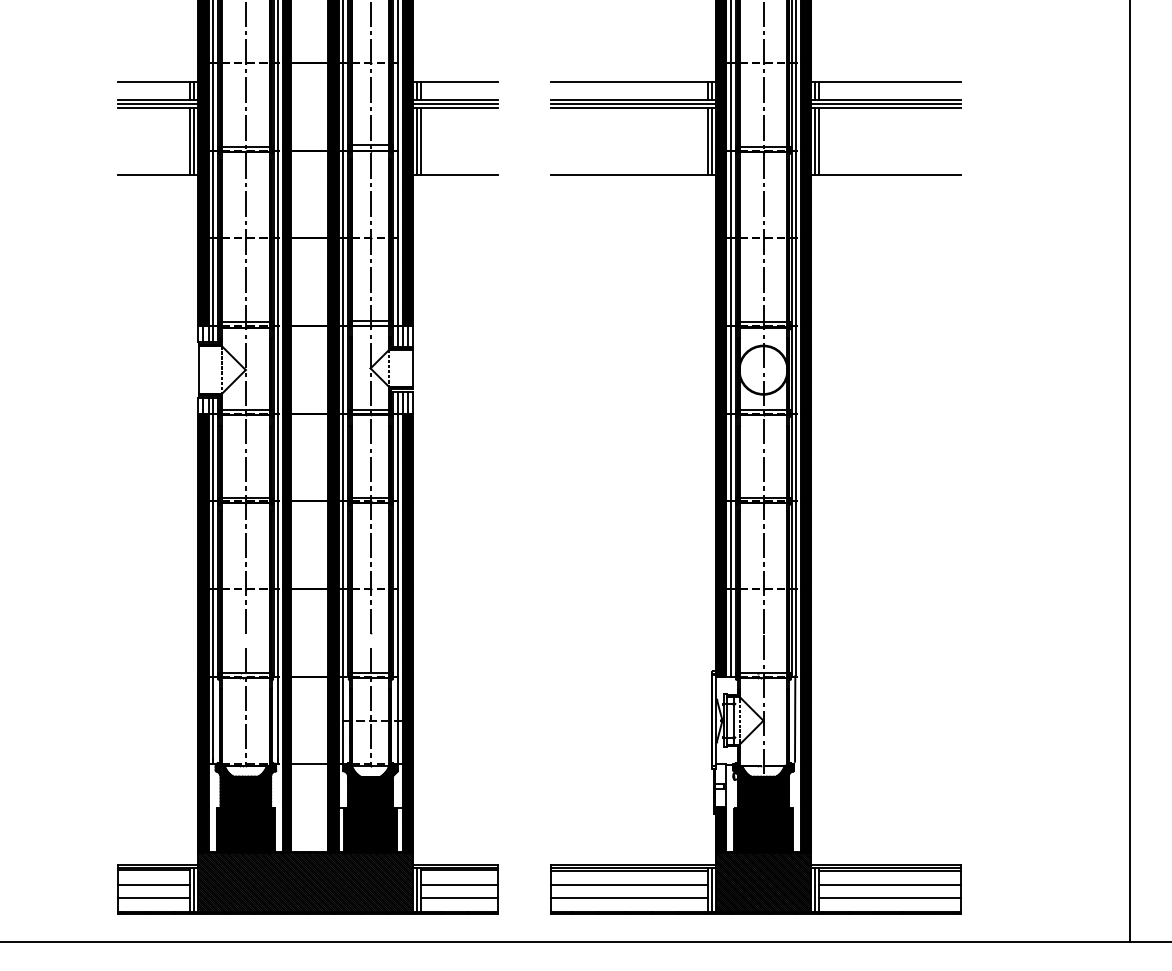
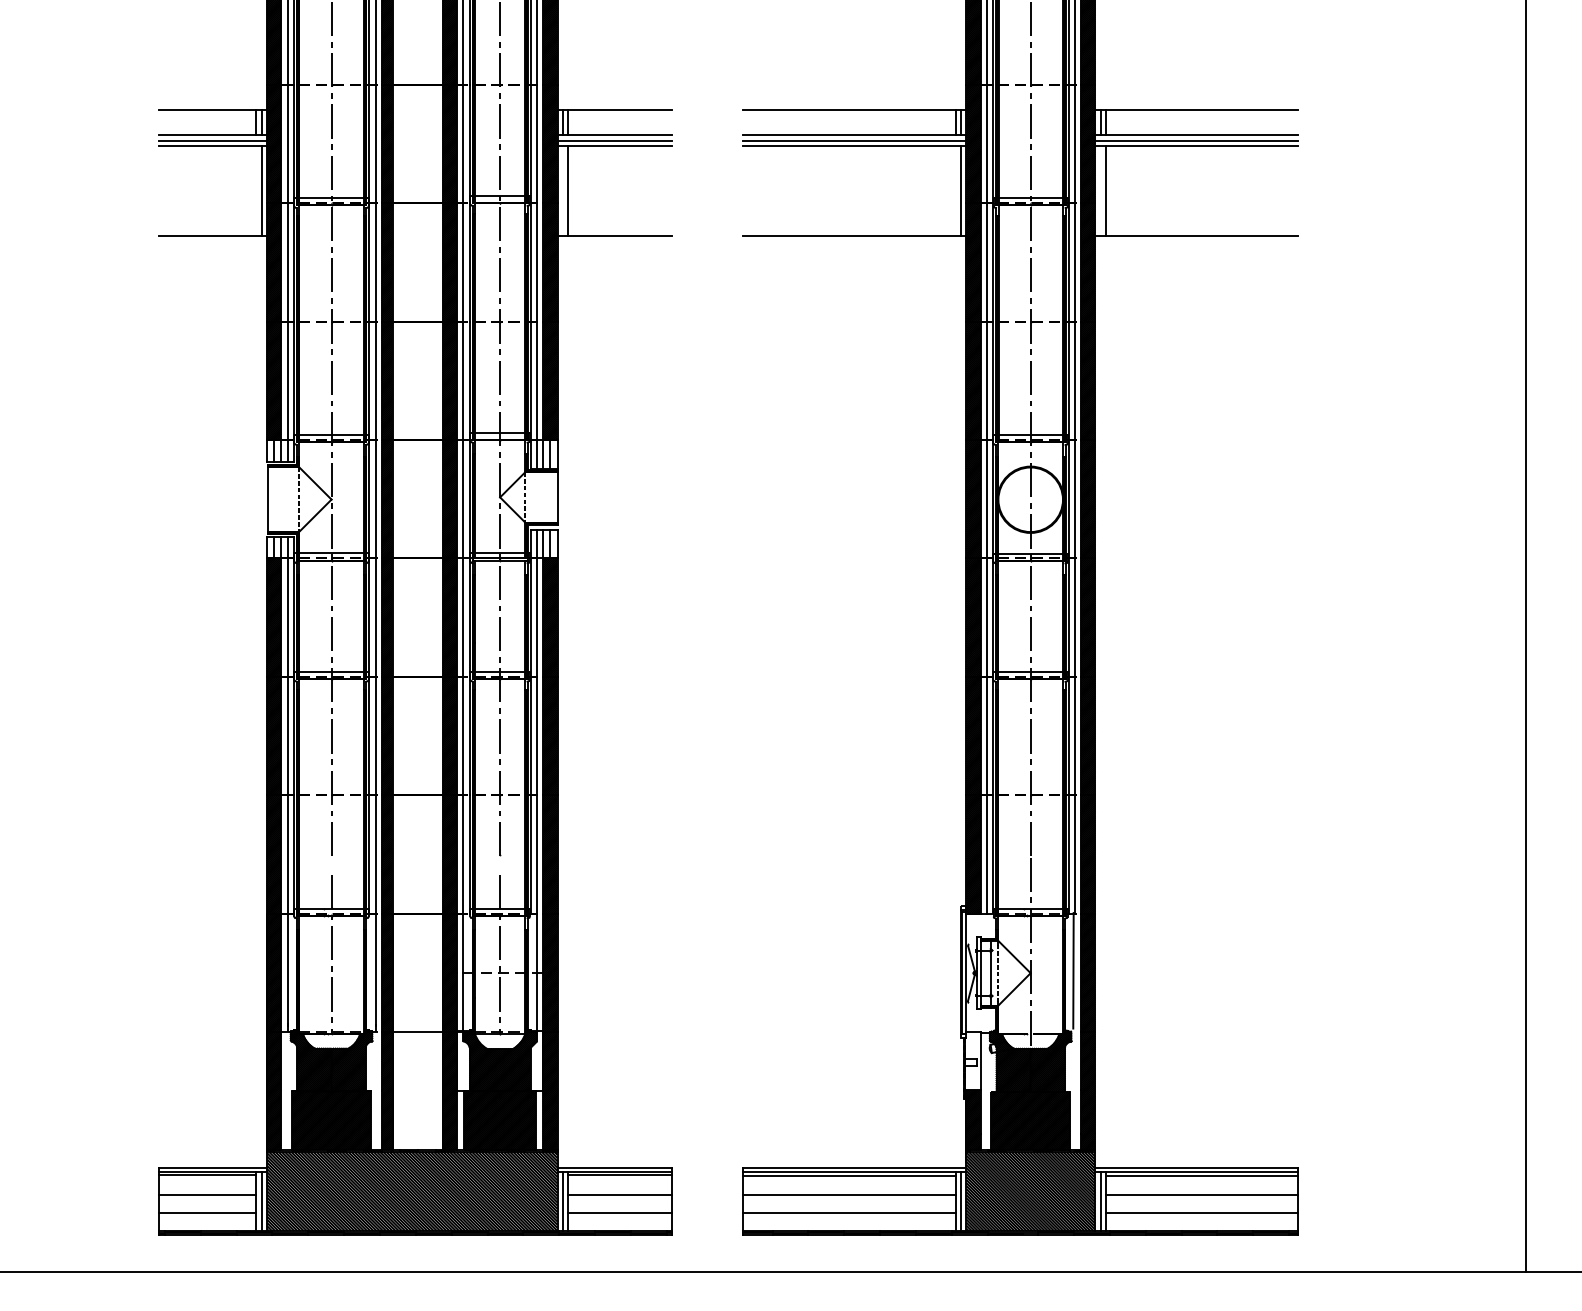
line: (190, 141) -> (256, 190), removed
line: (416, 141) -> (562, 190), removed
line: (707, 141) -> (955, 190), removed
line: (815, 141) -> (1100, 190), removed

